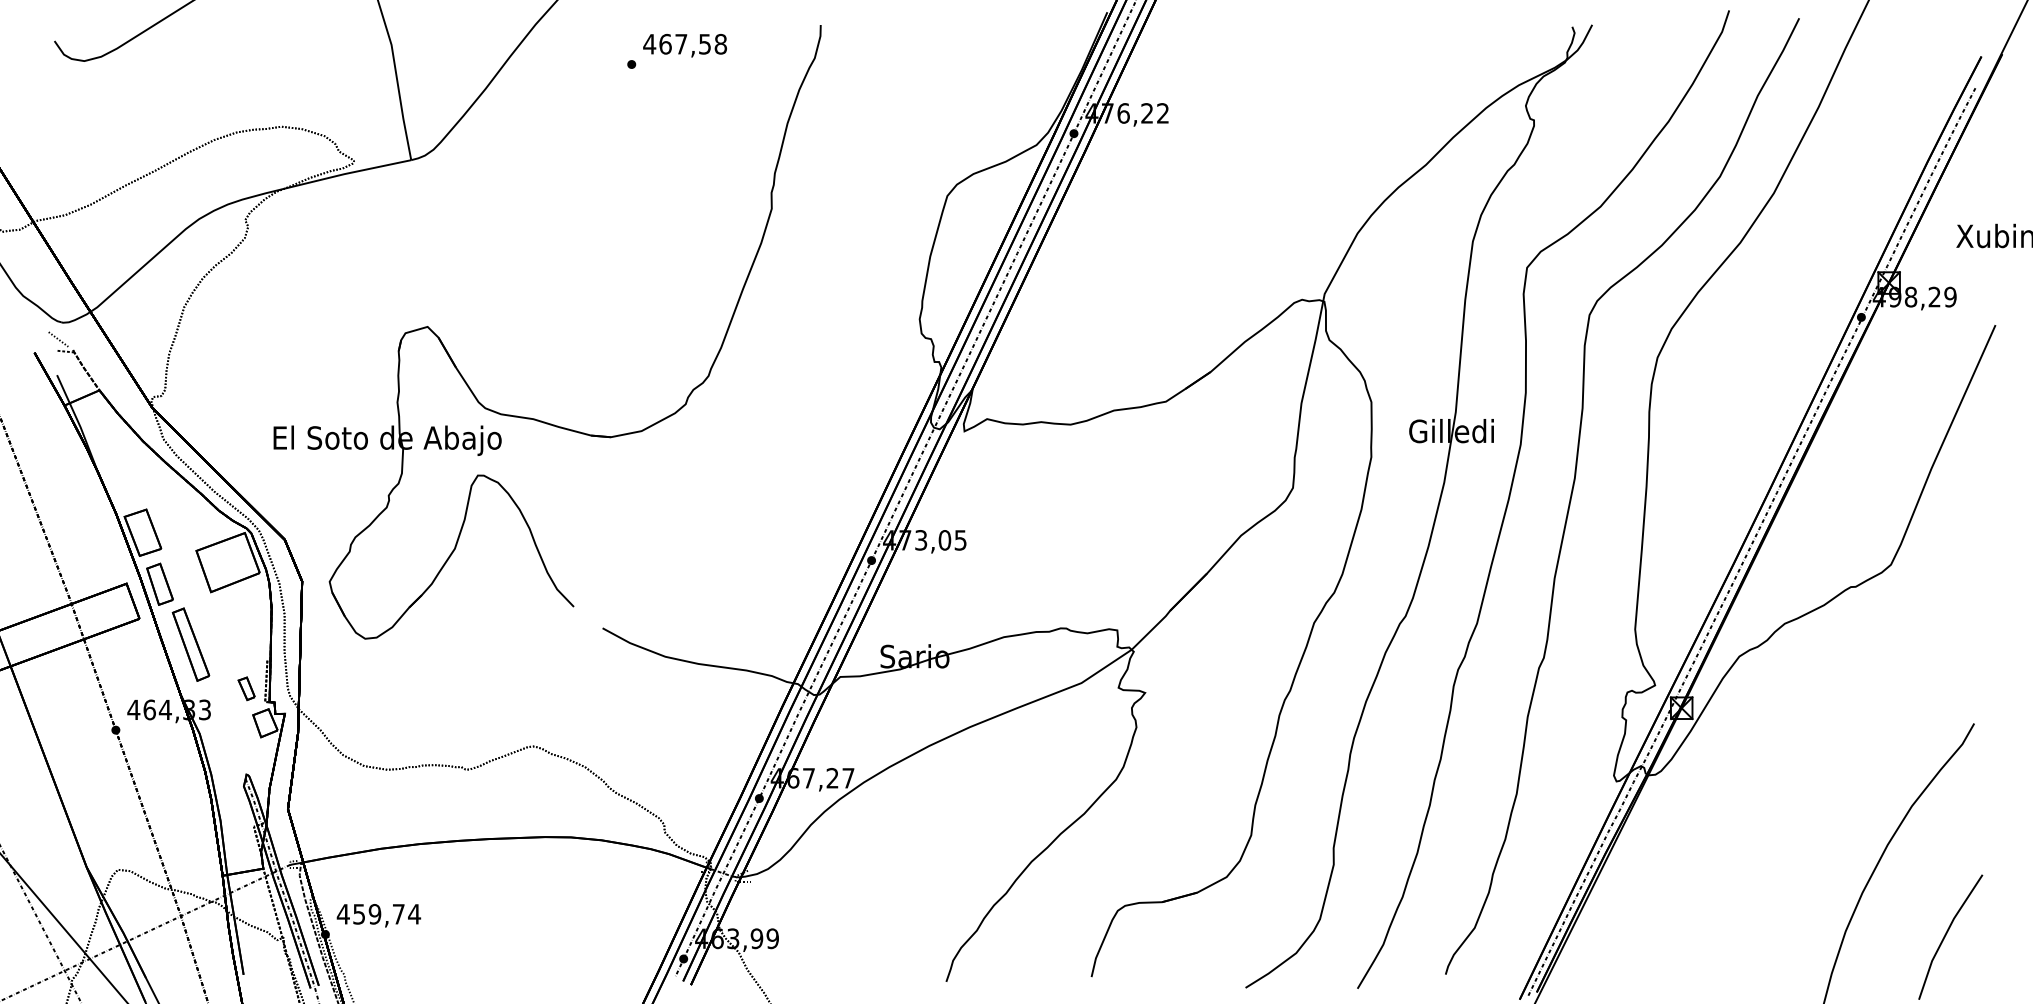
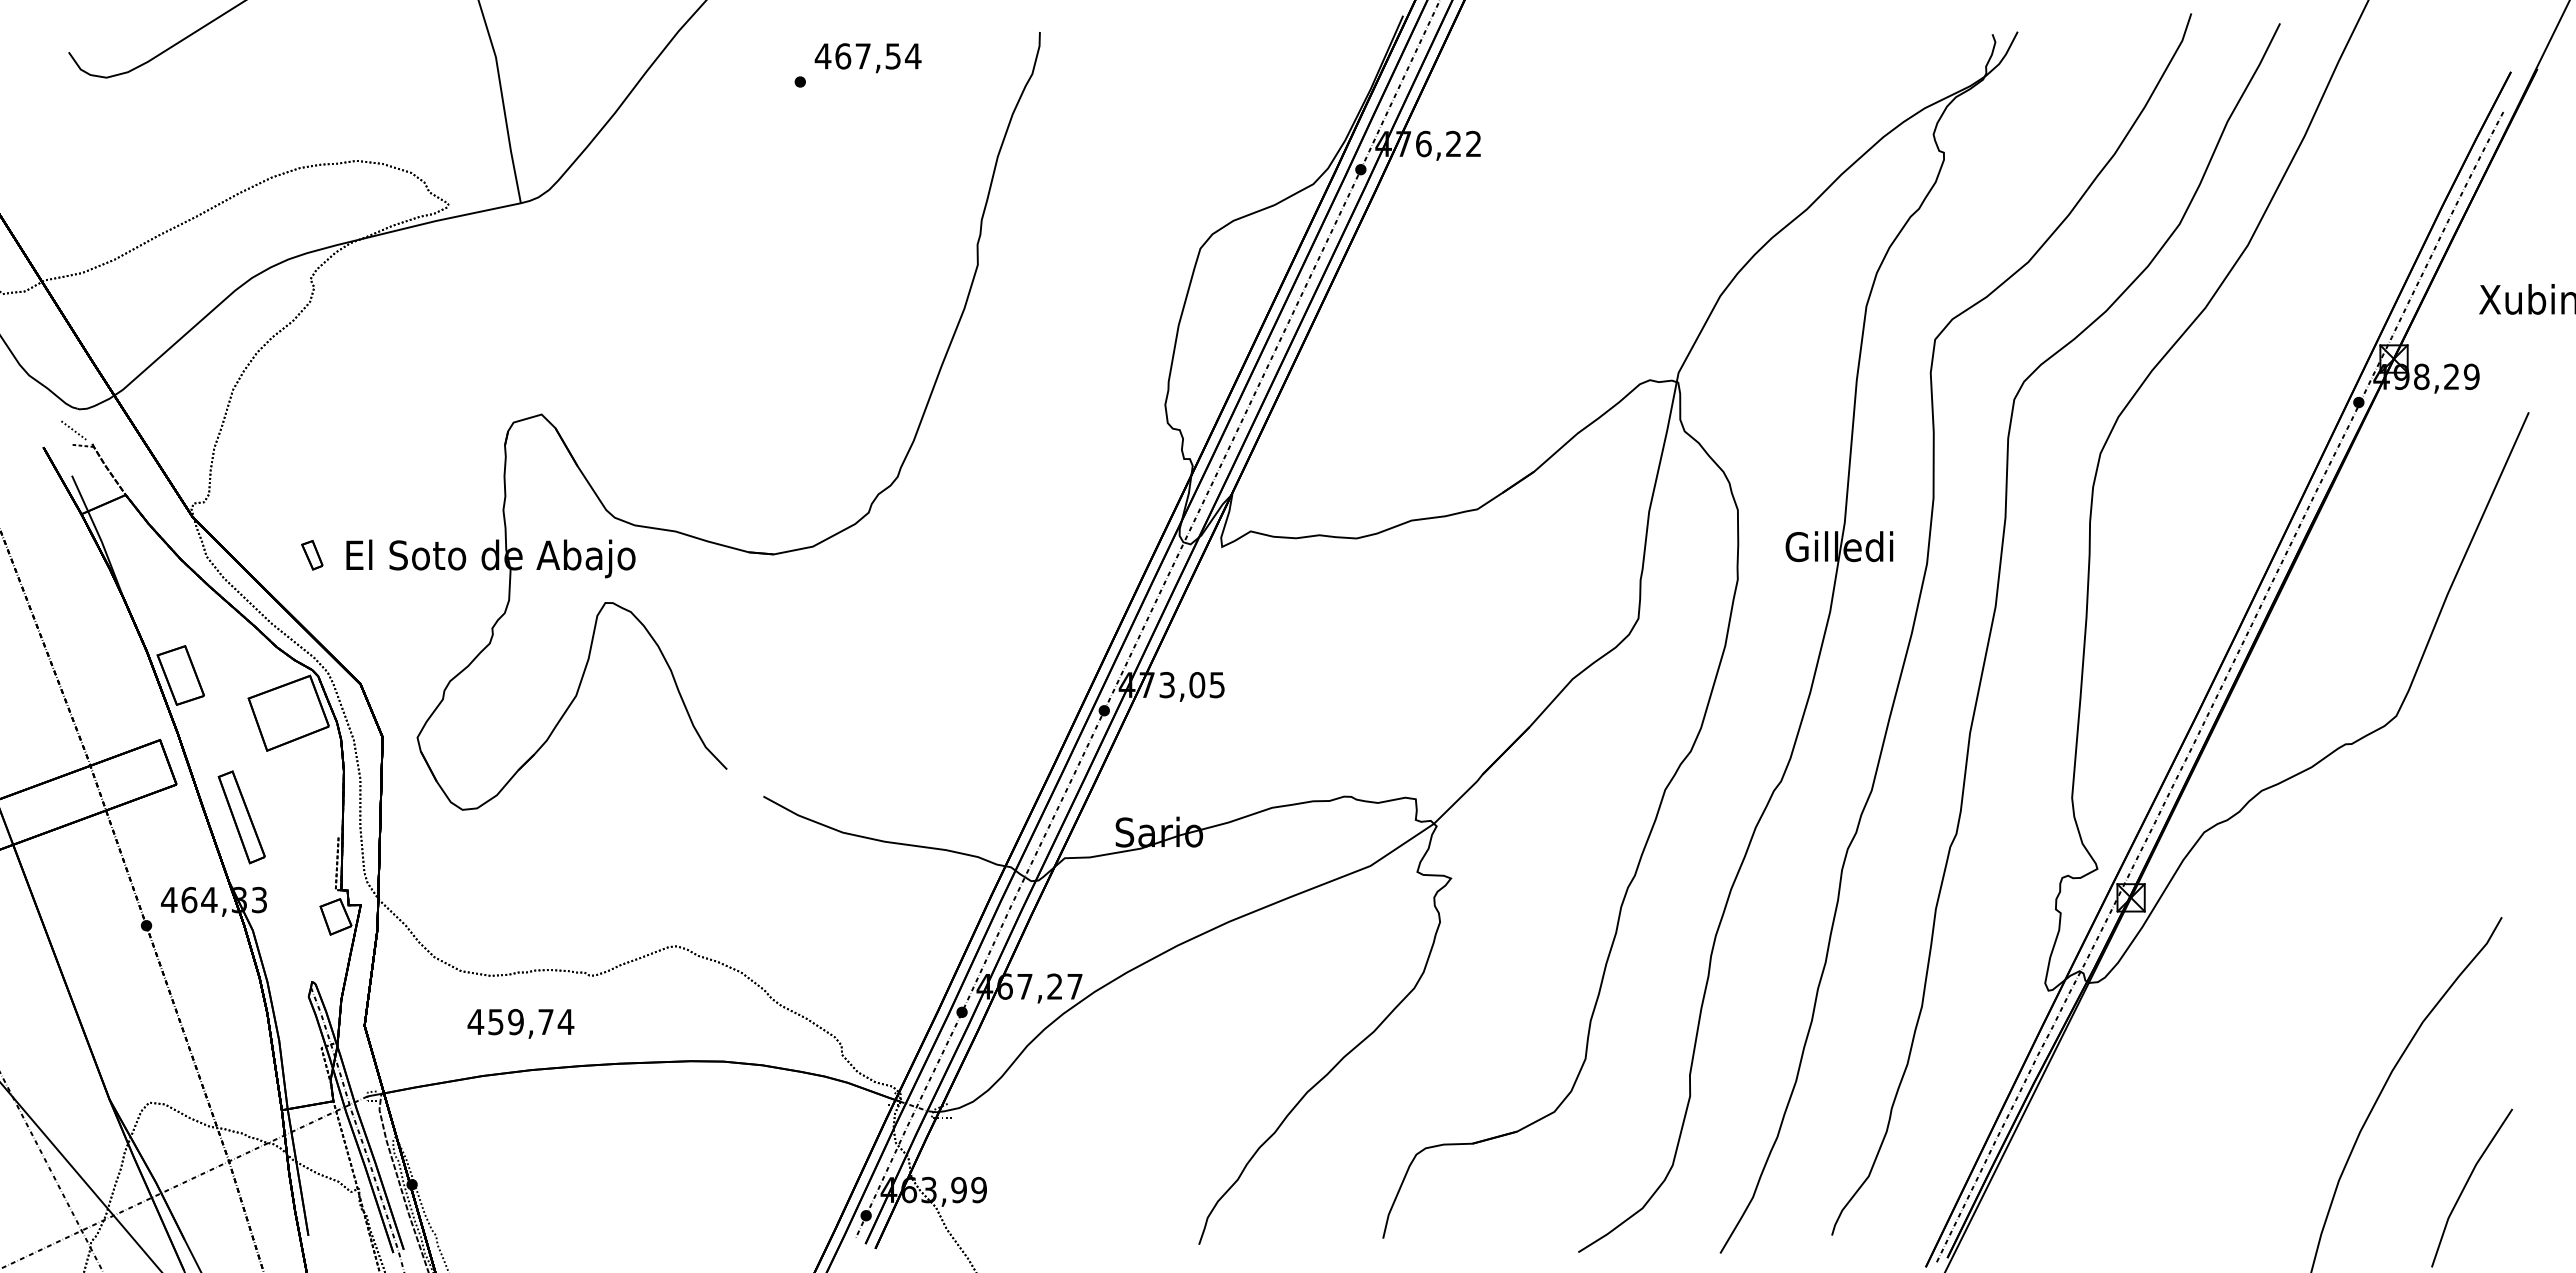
text: (720, 44) -> (912, 56), 467,58 -> 467,54
part: (160, 584) -> (202, 740), removed
part: (246, 688) -> (312, 555), moved
text: (378, 915) -> (520, 1023), moved

